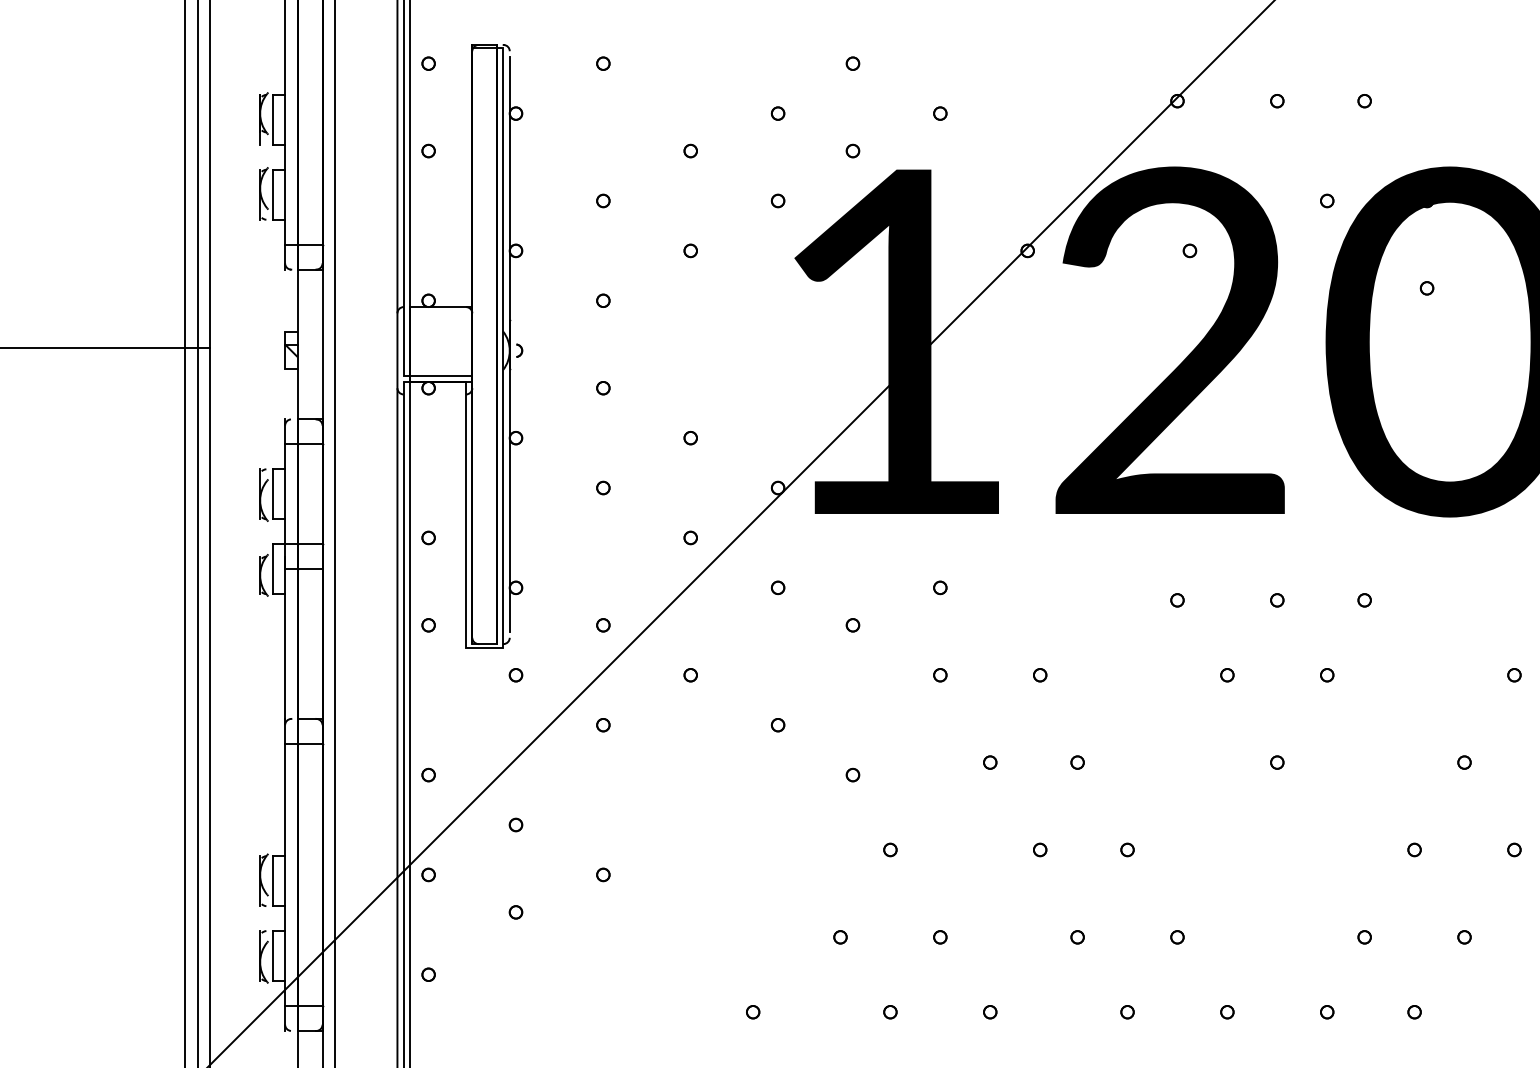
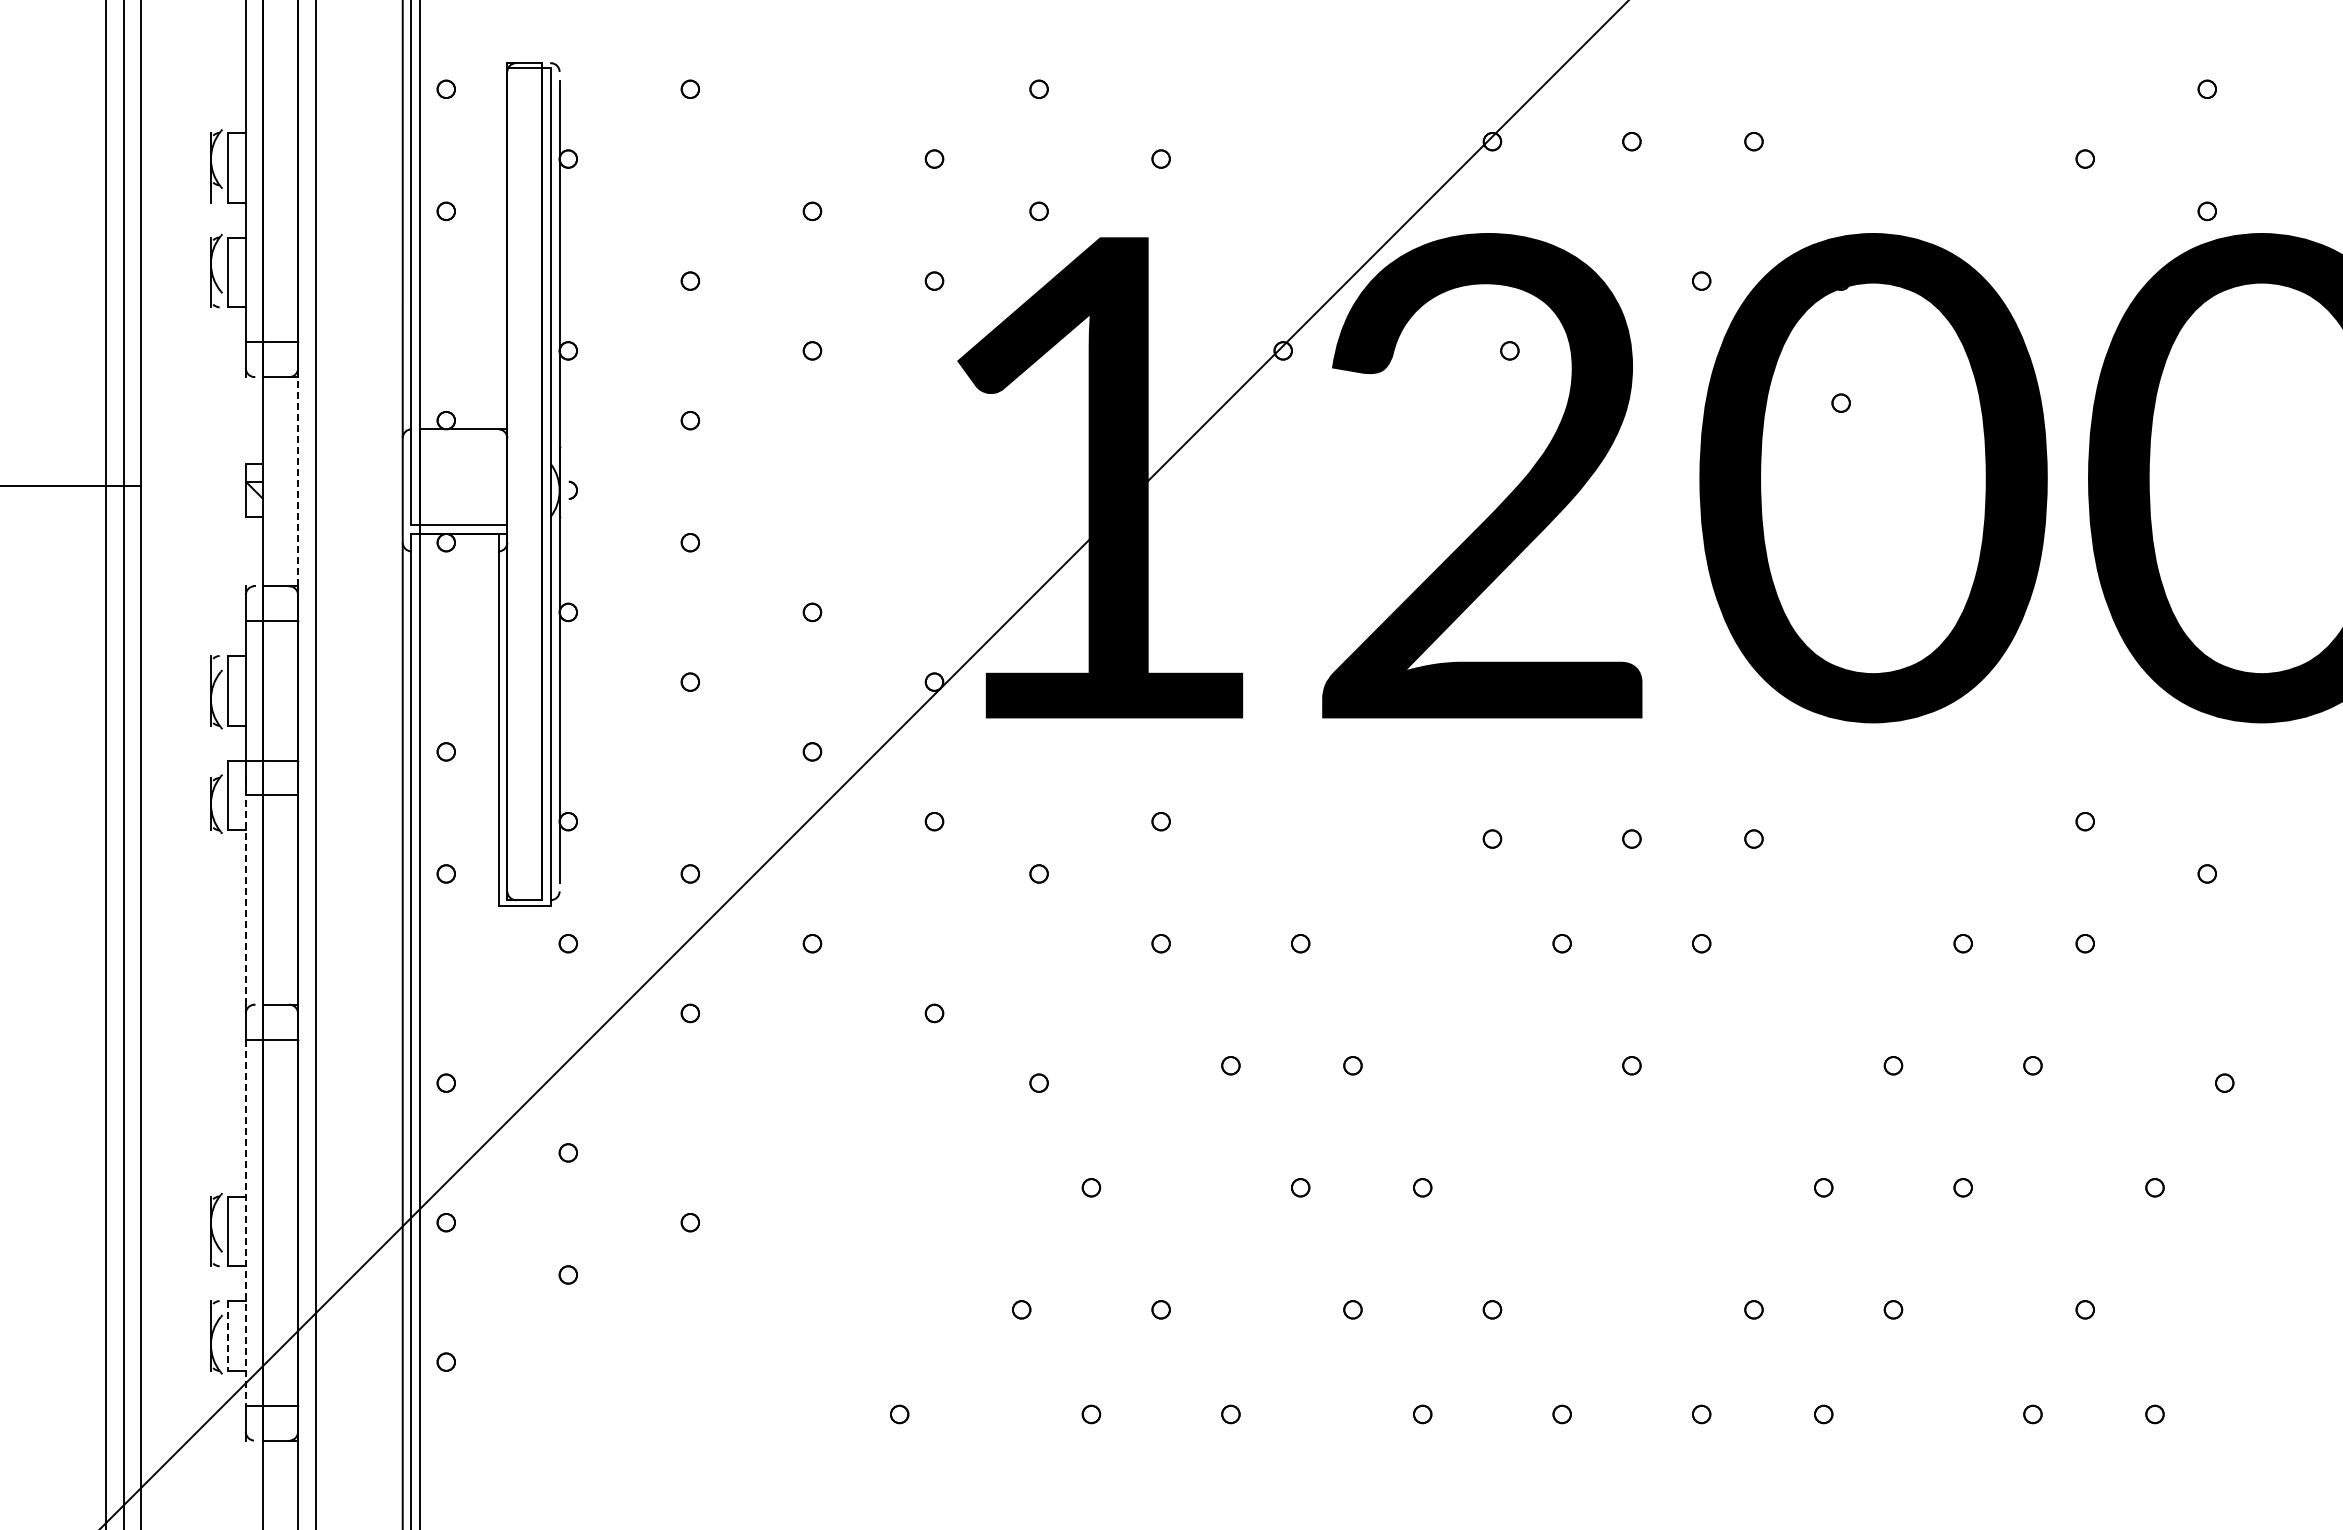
line: (322, 344) -> (298, 481), solid -> dashed
line: (284, 637) -> (245, 891), solid -> dashed
line: (284, 875) -> (245, 1223), solid -> dashed
line: (272, 956) -> (228, 1336), solid -> dashed

